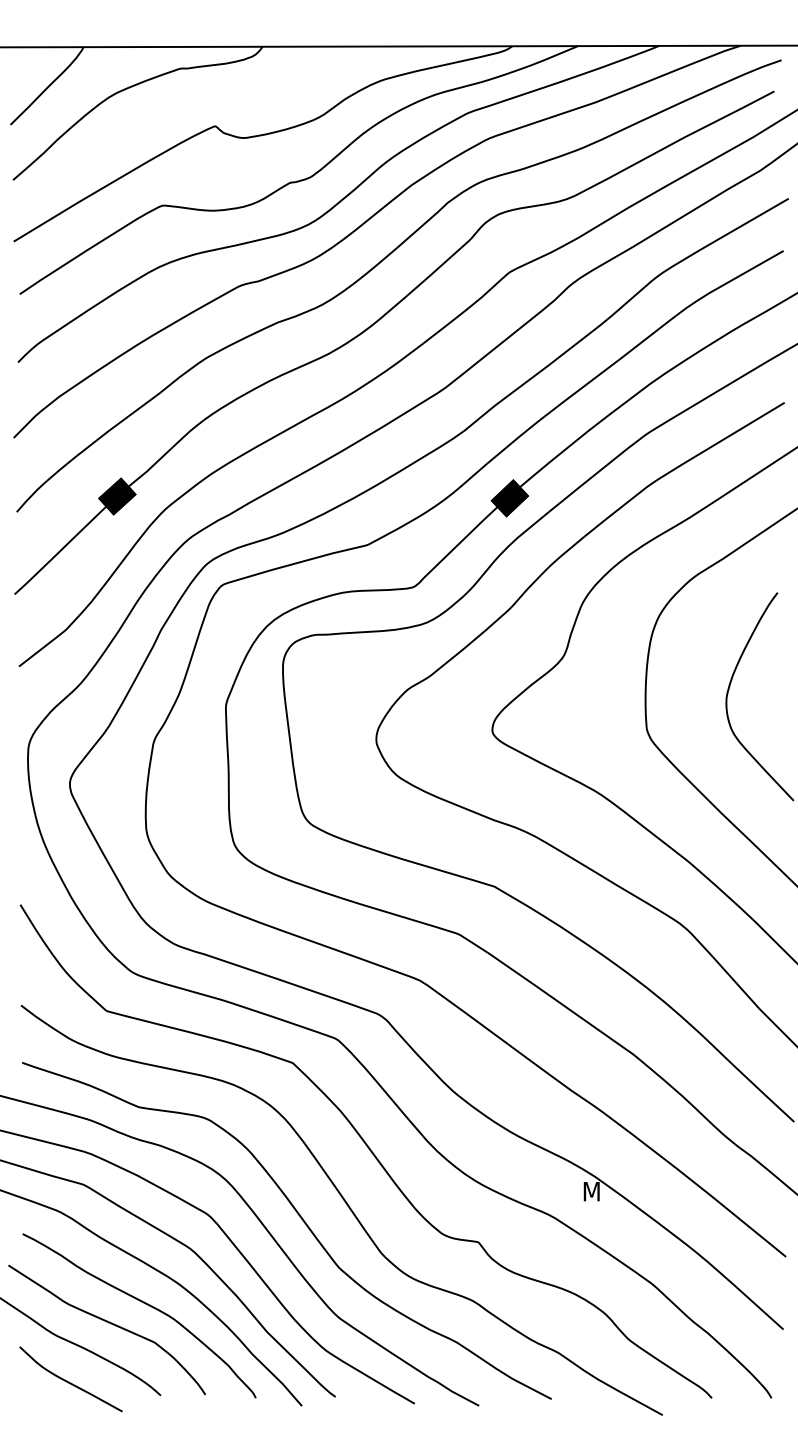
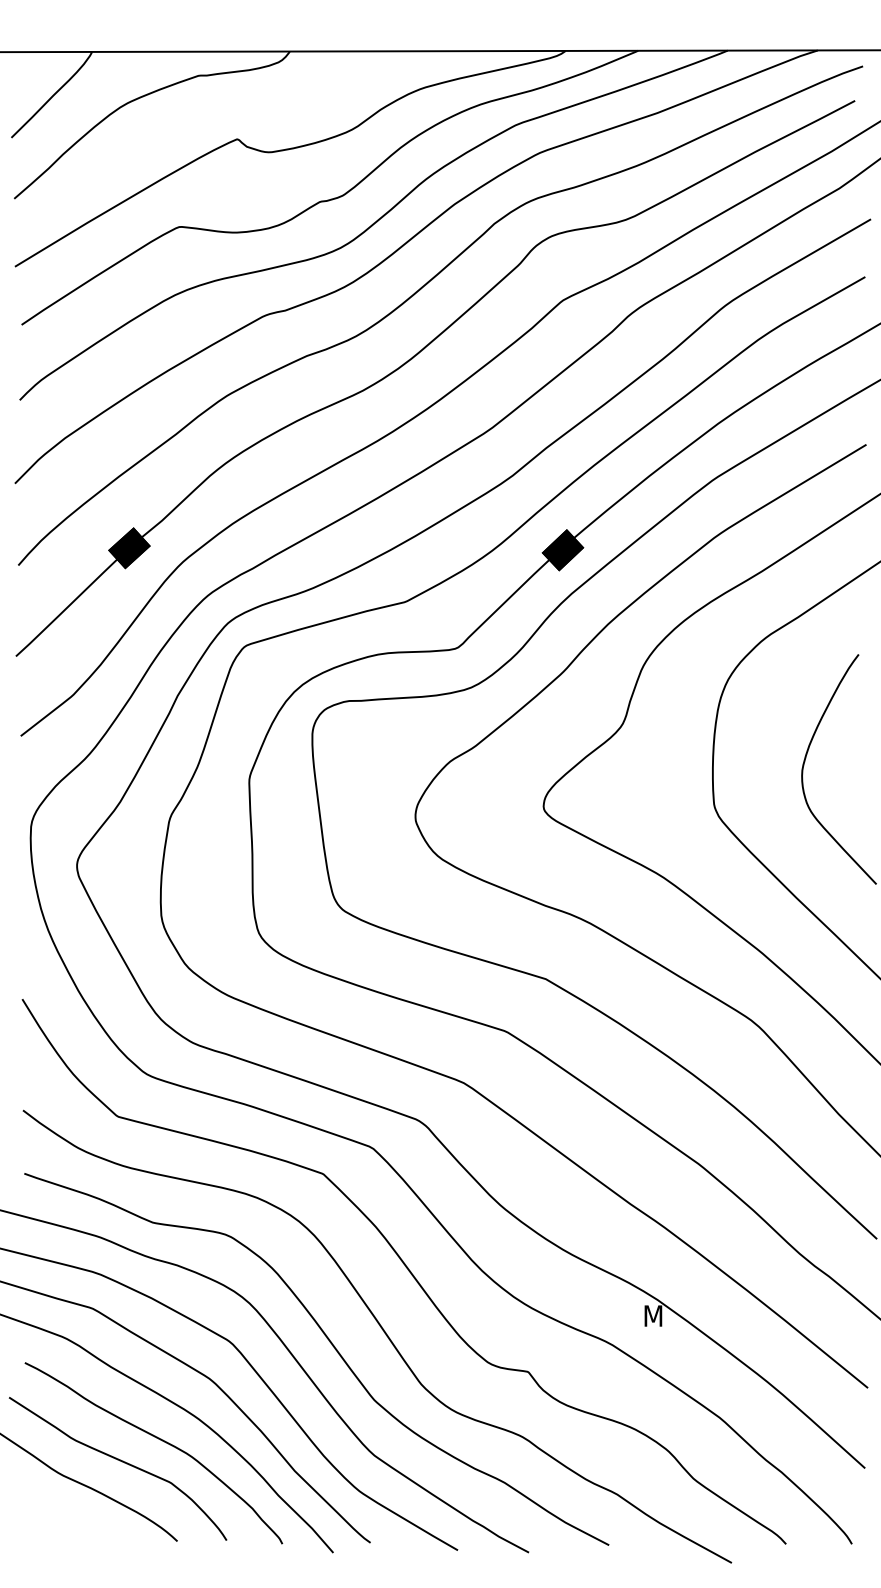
curve: (69, 1381) -> (76, 1525), removed

